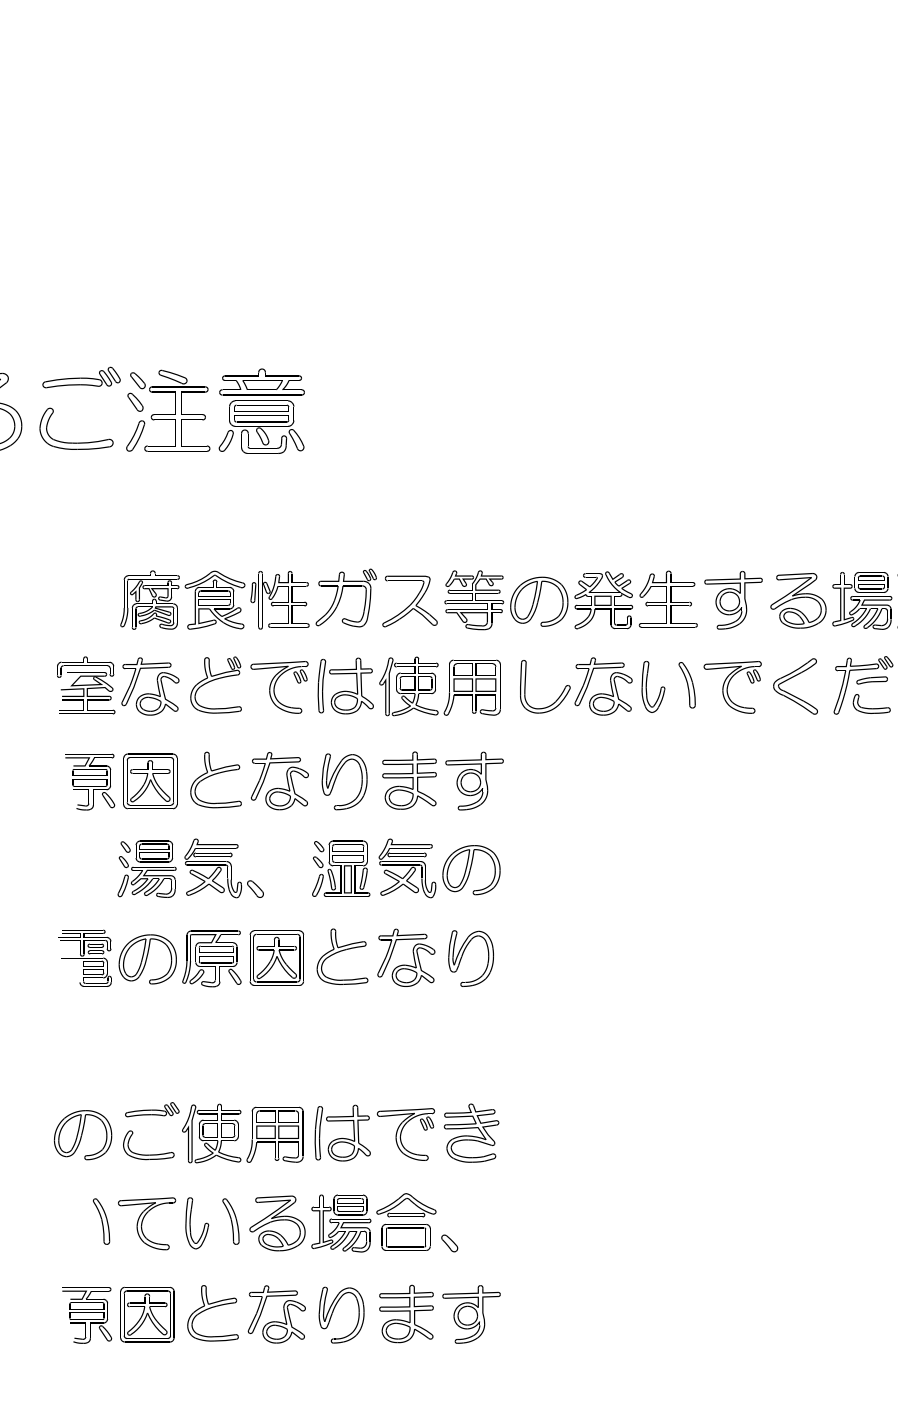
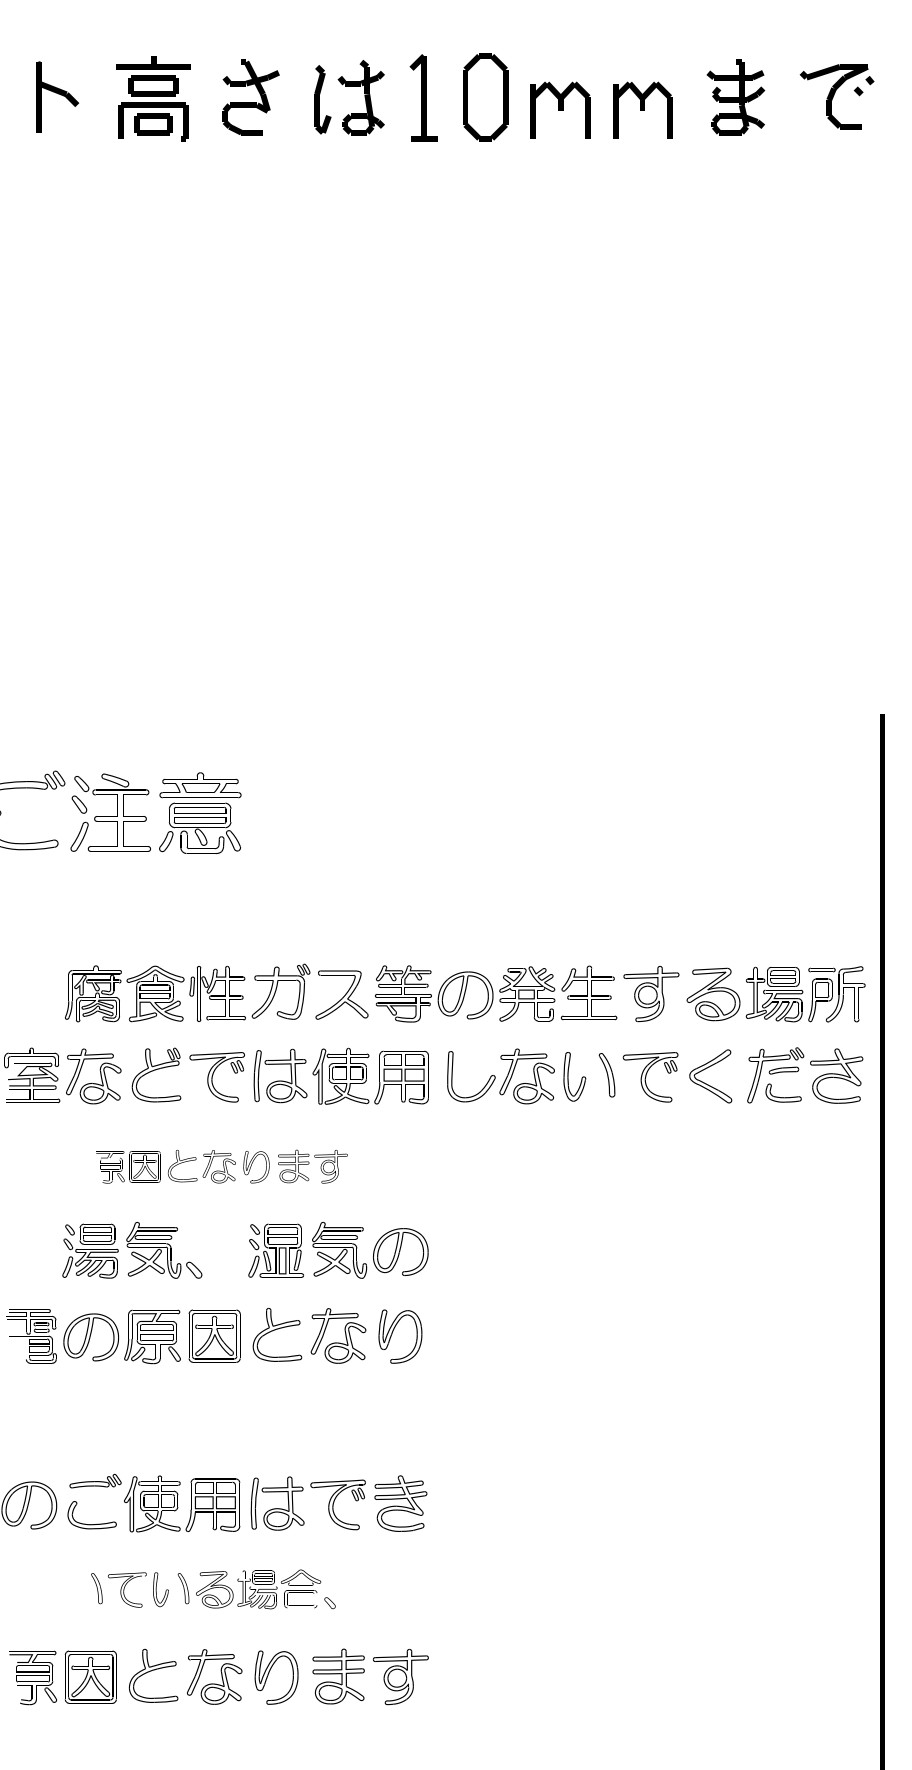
part: (284, 780) -> (221, 1166), size x0.6
part: (275, 1222) -> (213, 1589), size x0.7

